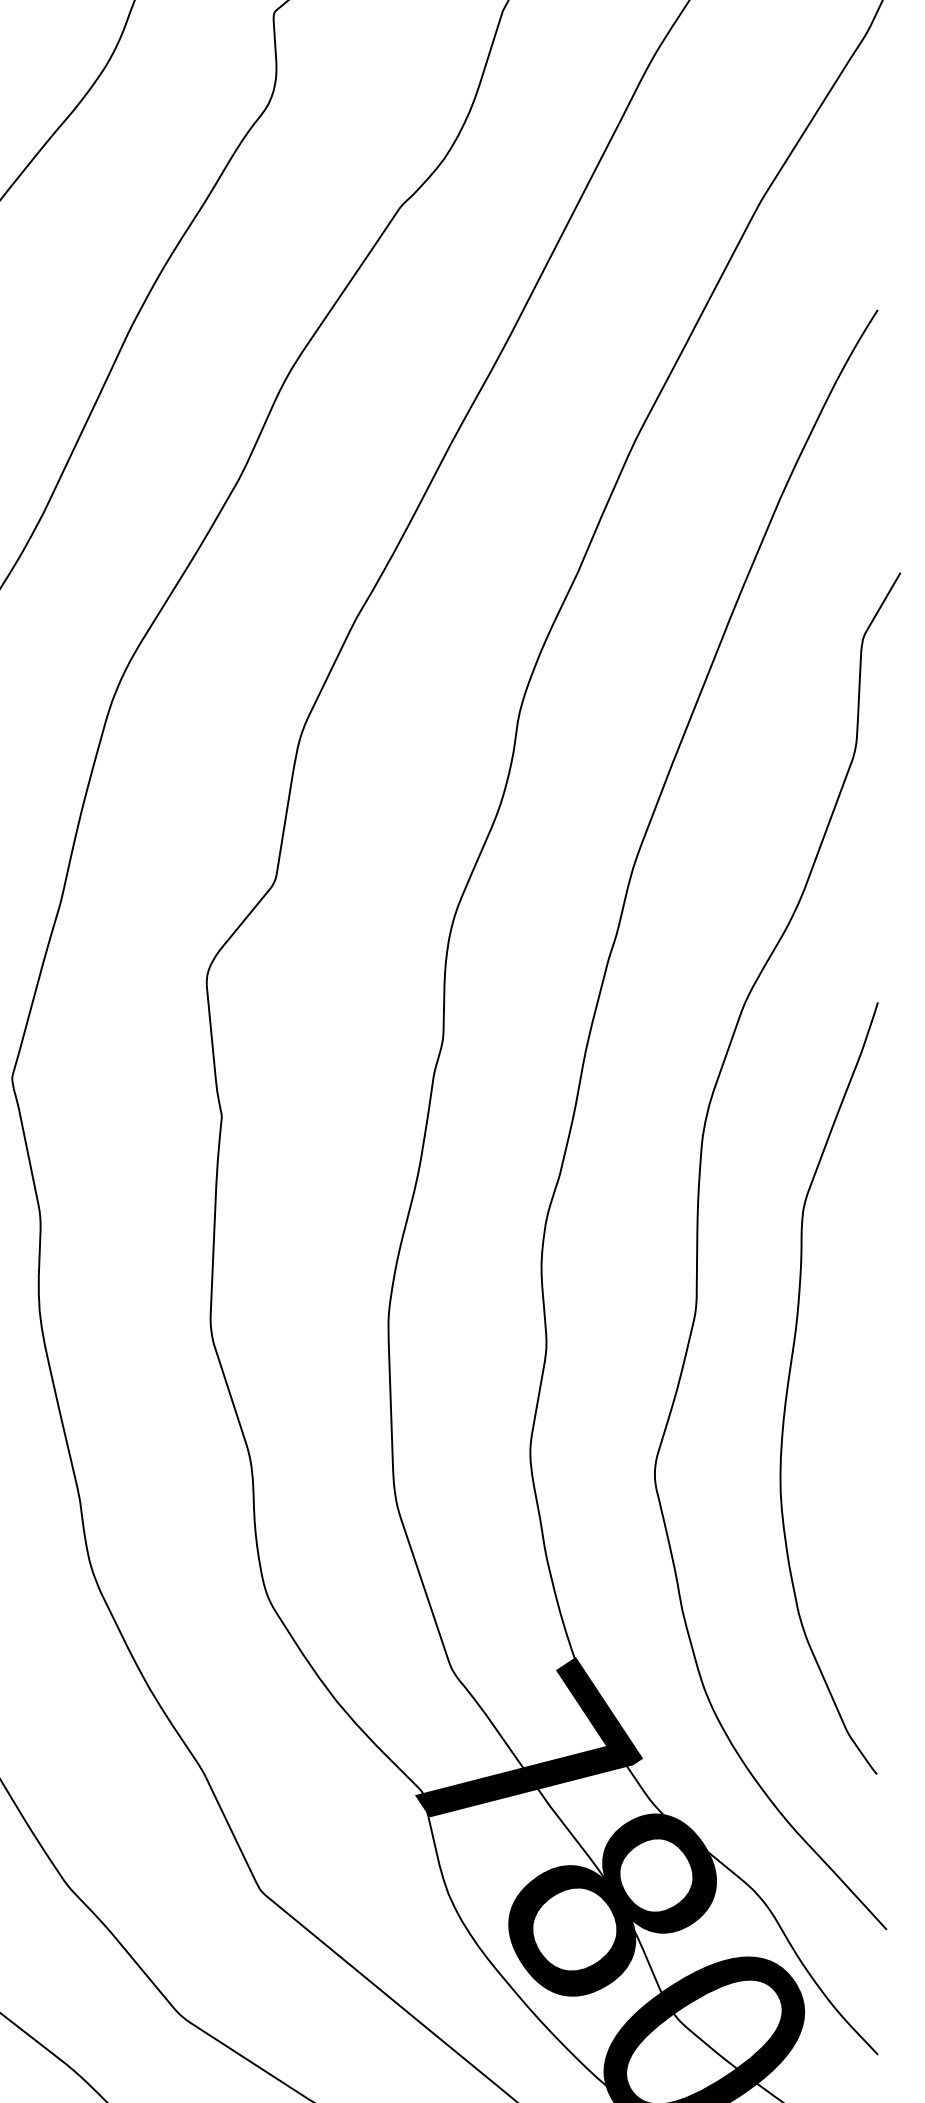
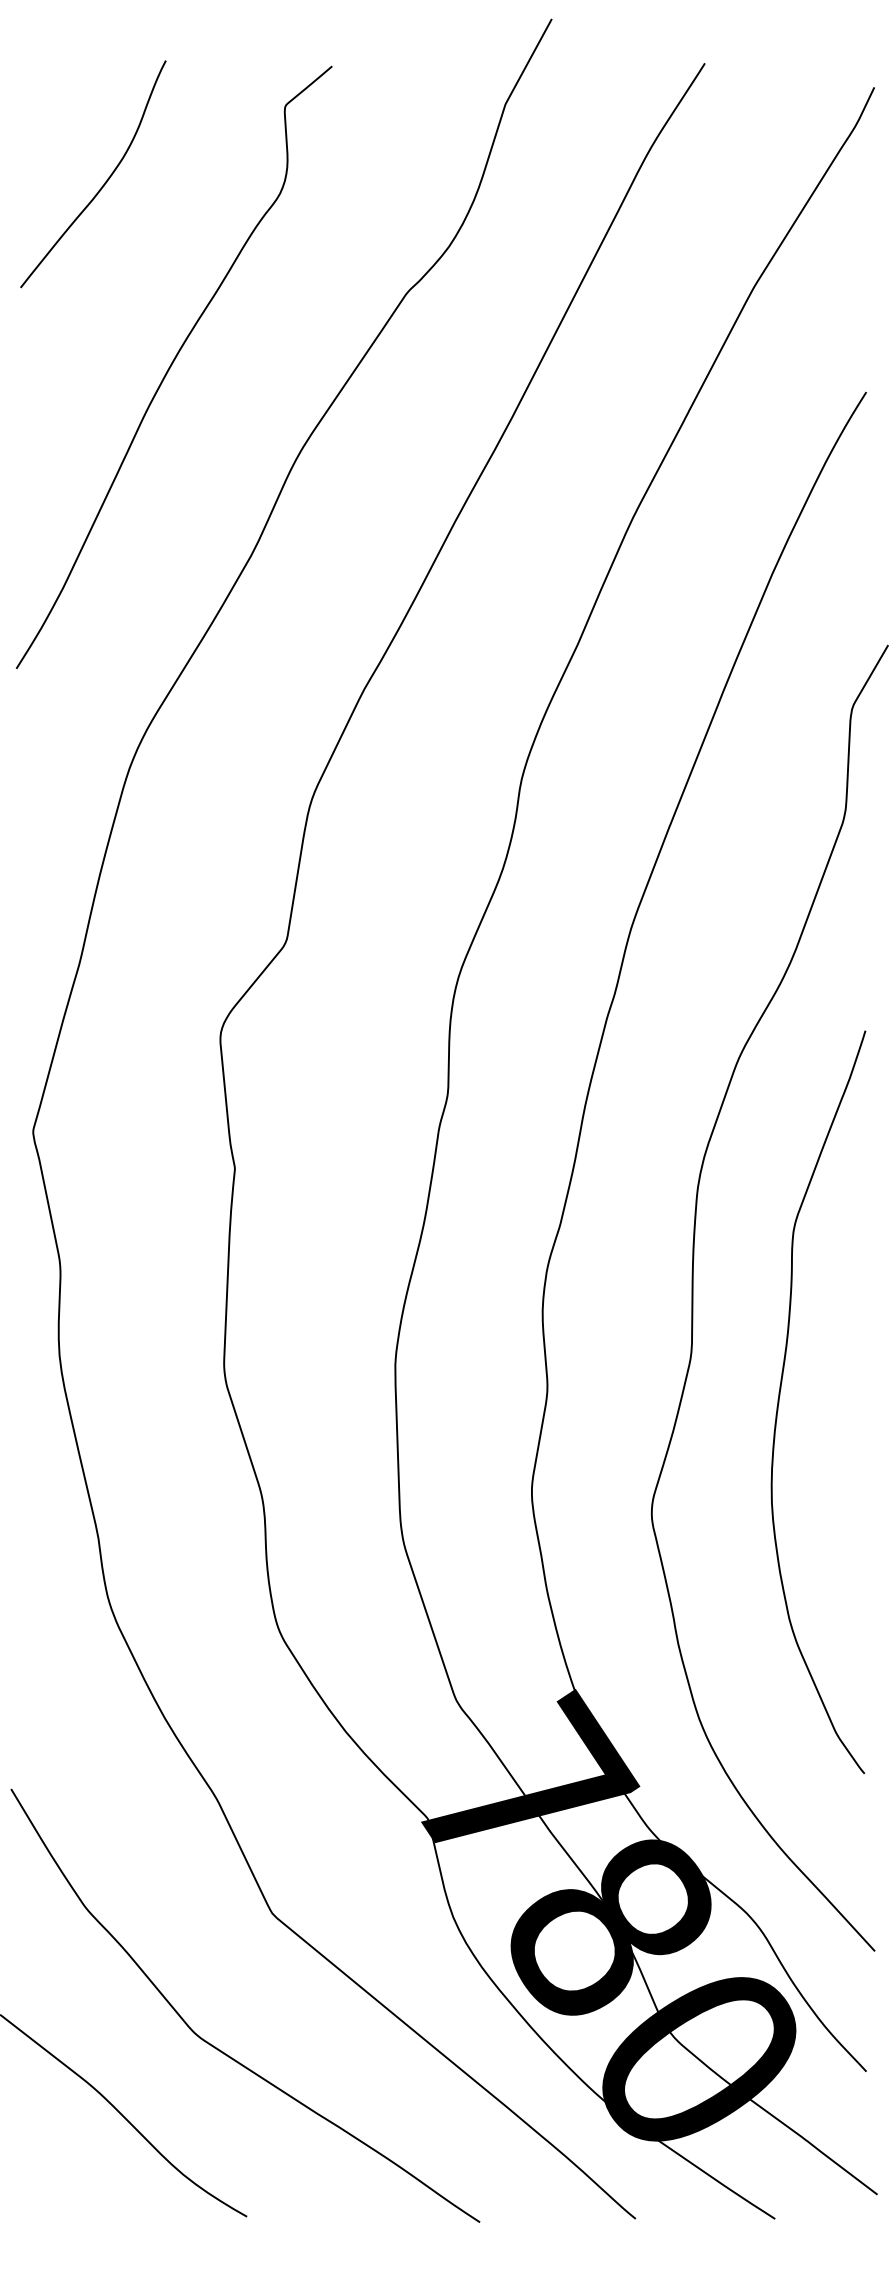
curve: (789, 1382) -> (780, 1396), moved

